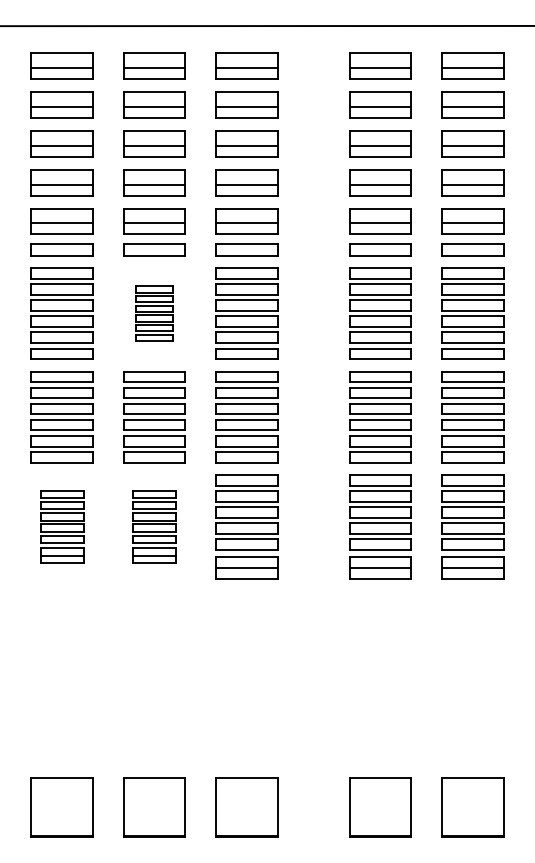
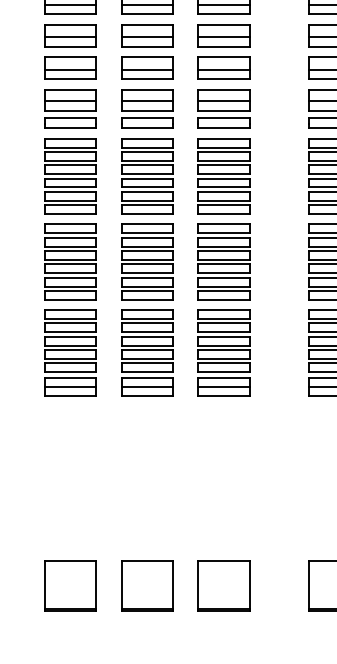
part: (154, 313) -> (147, 176), size x1.67
part: (61, 526) -> (70, 352), size x1.43
part: (154, 526) -> (147, 352), size x1.43

